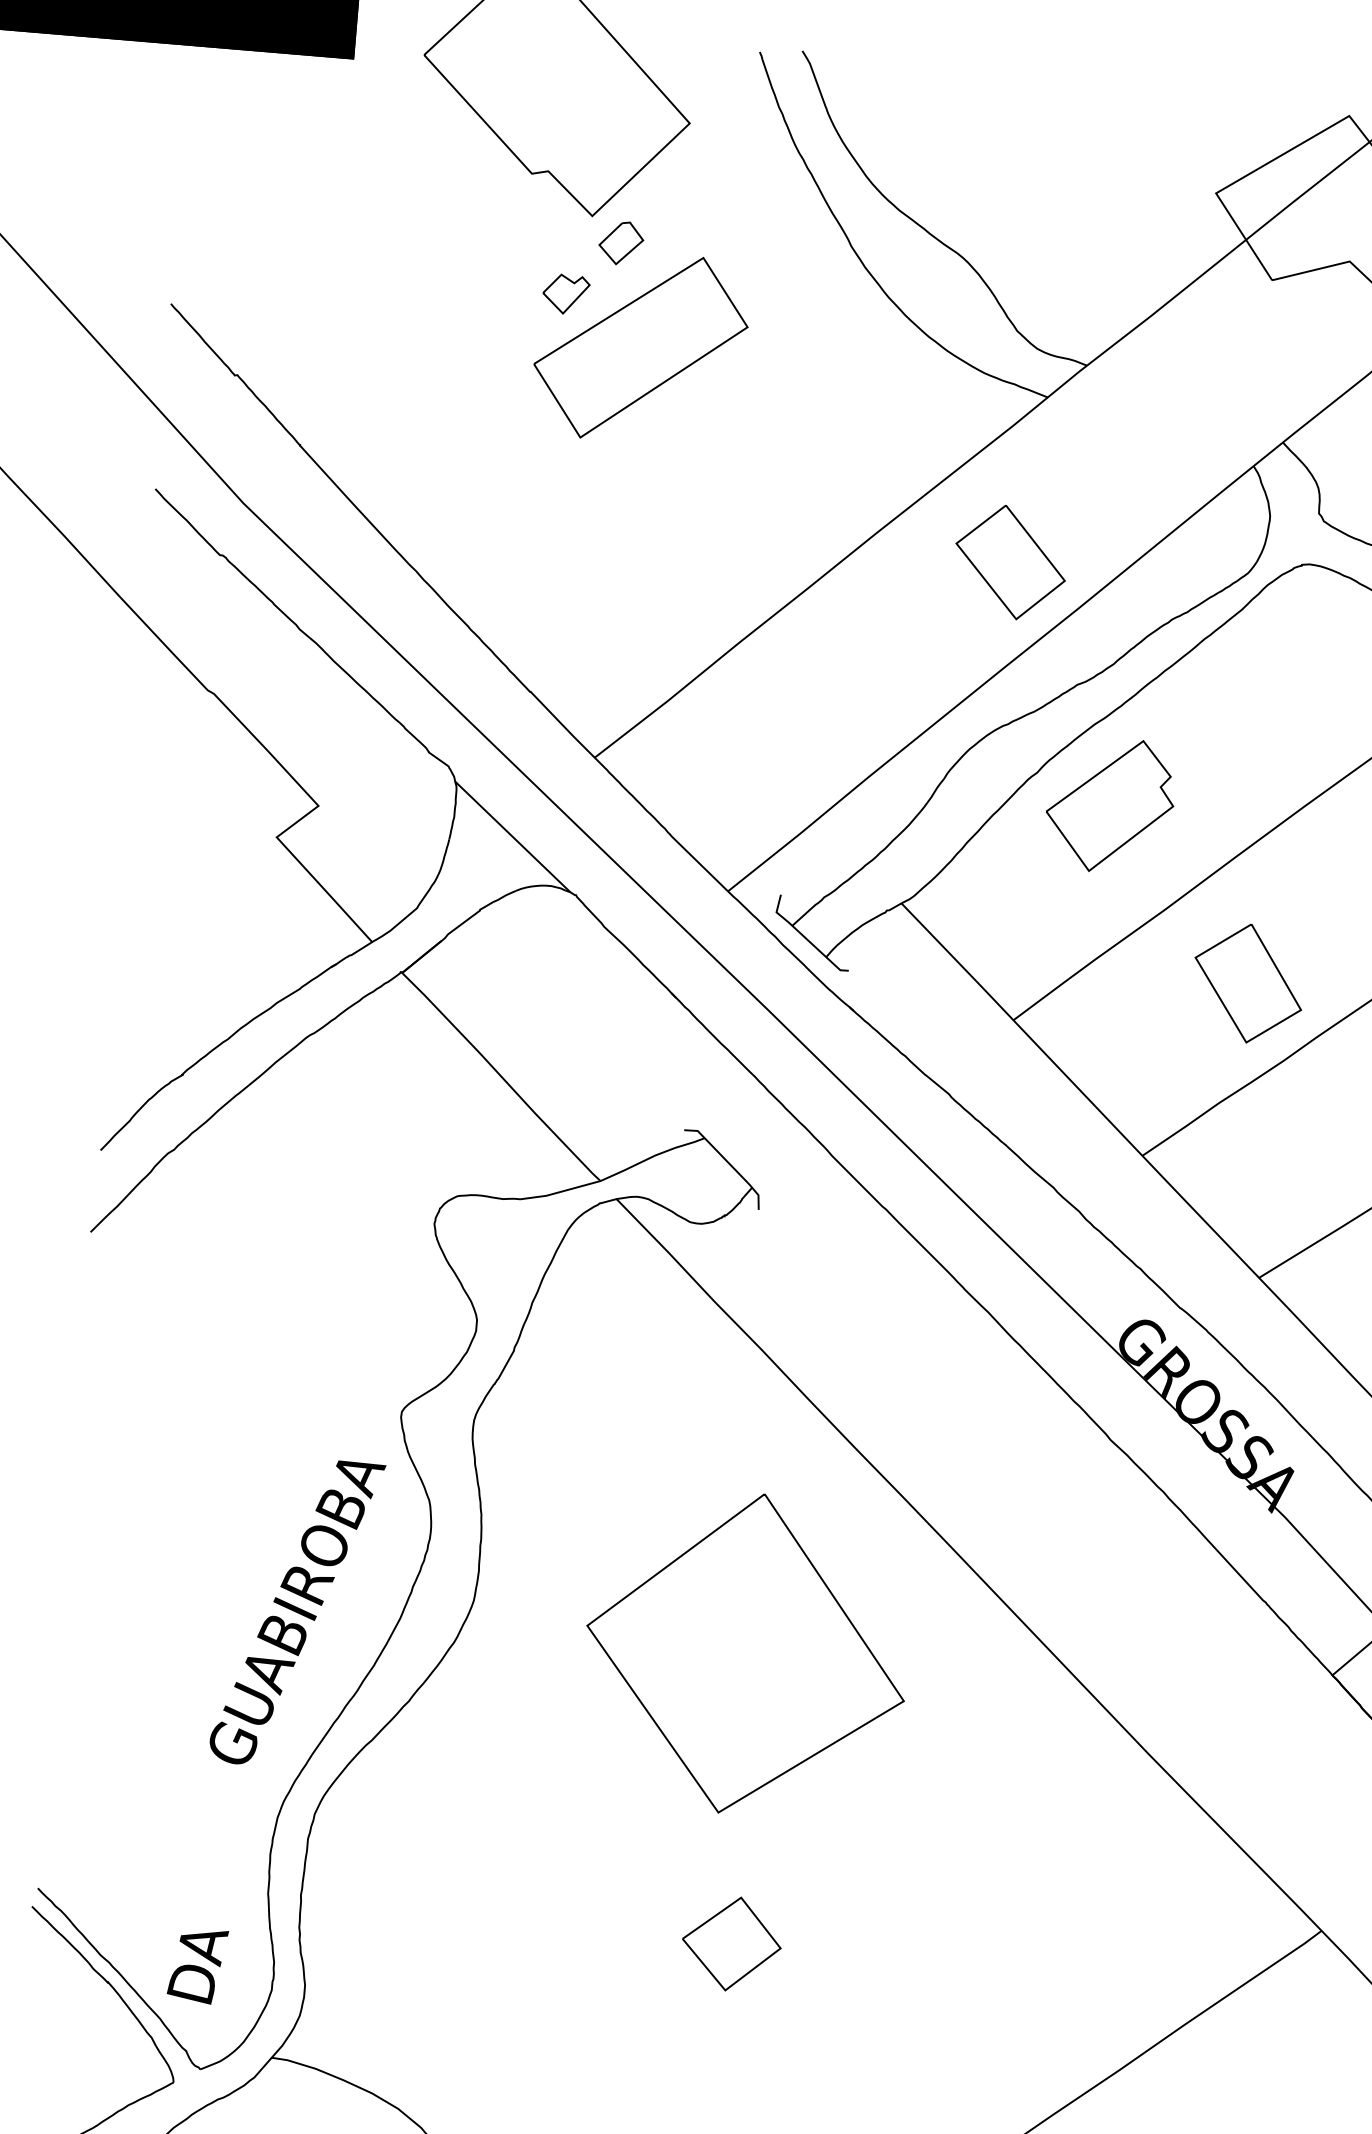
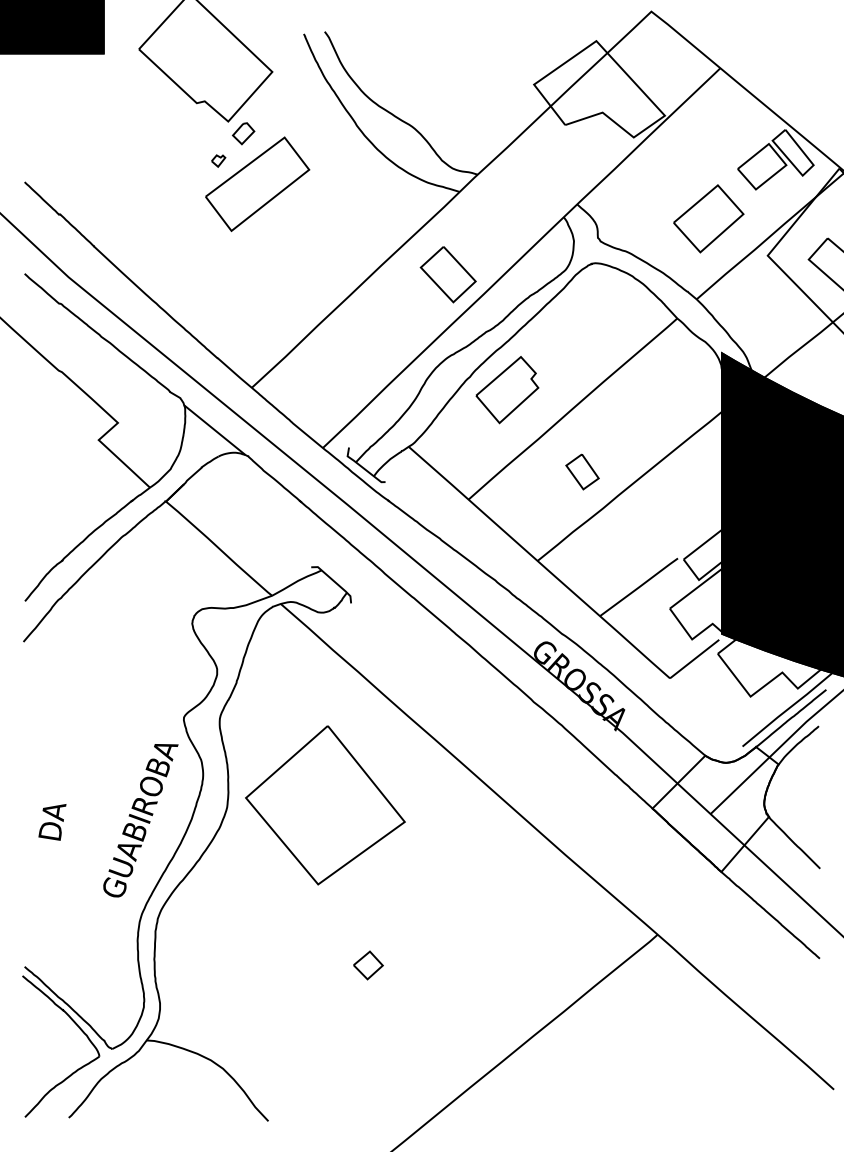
part: (565, 293) -> (218, 160), size x0.6
part: (1248, 982) -> (582, 471), size x0.6
part: (746, 1654) -> (325, 805), moved
part: (732, 1944) -> (368, 965), size x0.6
text: (197, 1966) -> (52, 822), moved

